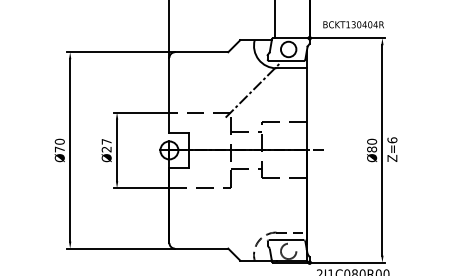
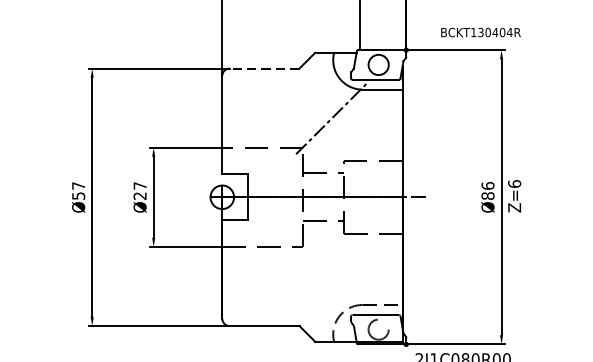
text: (353, 24) -> (480, 32), moved
line: (201, 52) -> (264, 68), solid -> dashed
text: (371, 141) -> (487, 185), Ø80 -> Ø86
text: (59, 145) -> (78, 190), Ø70 -> Ø57

